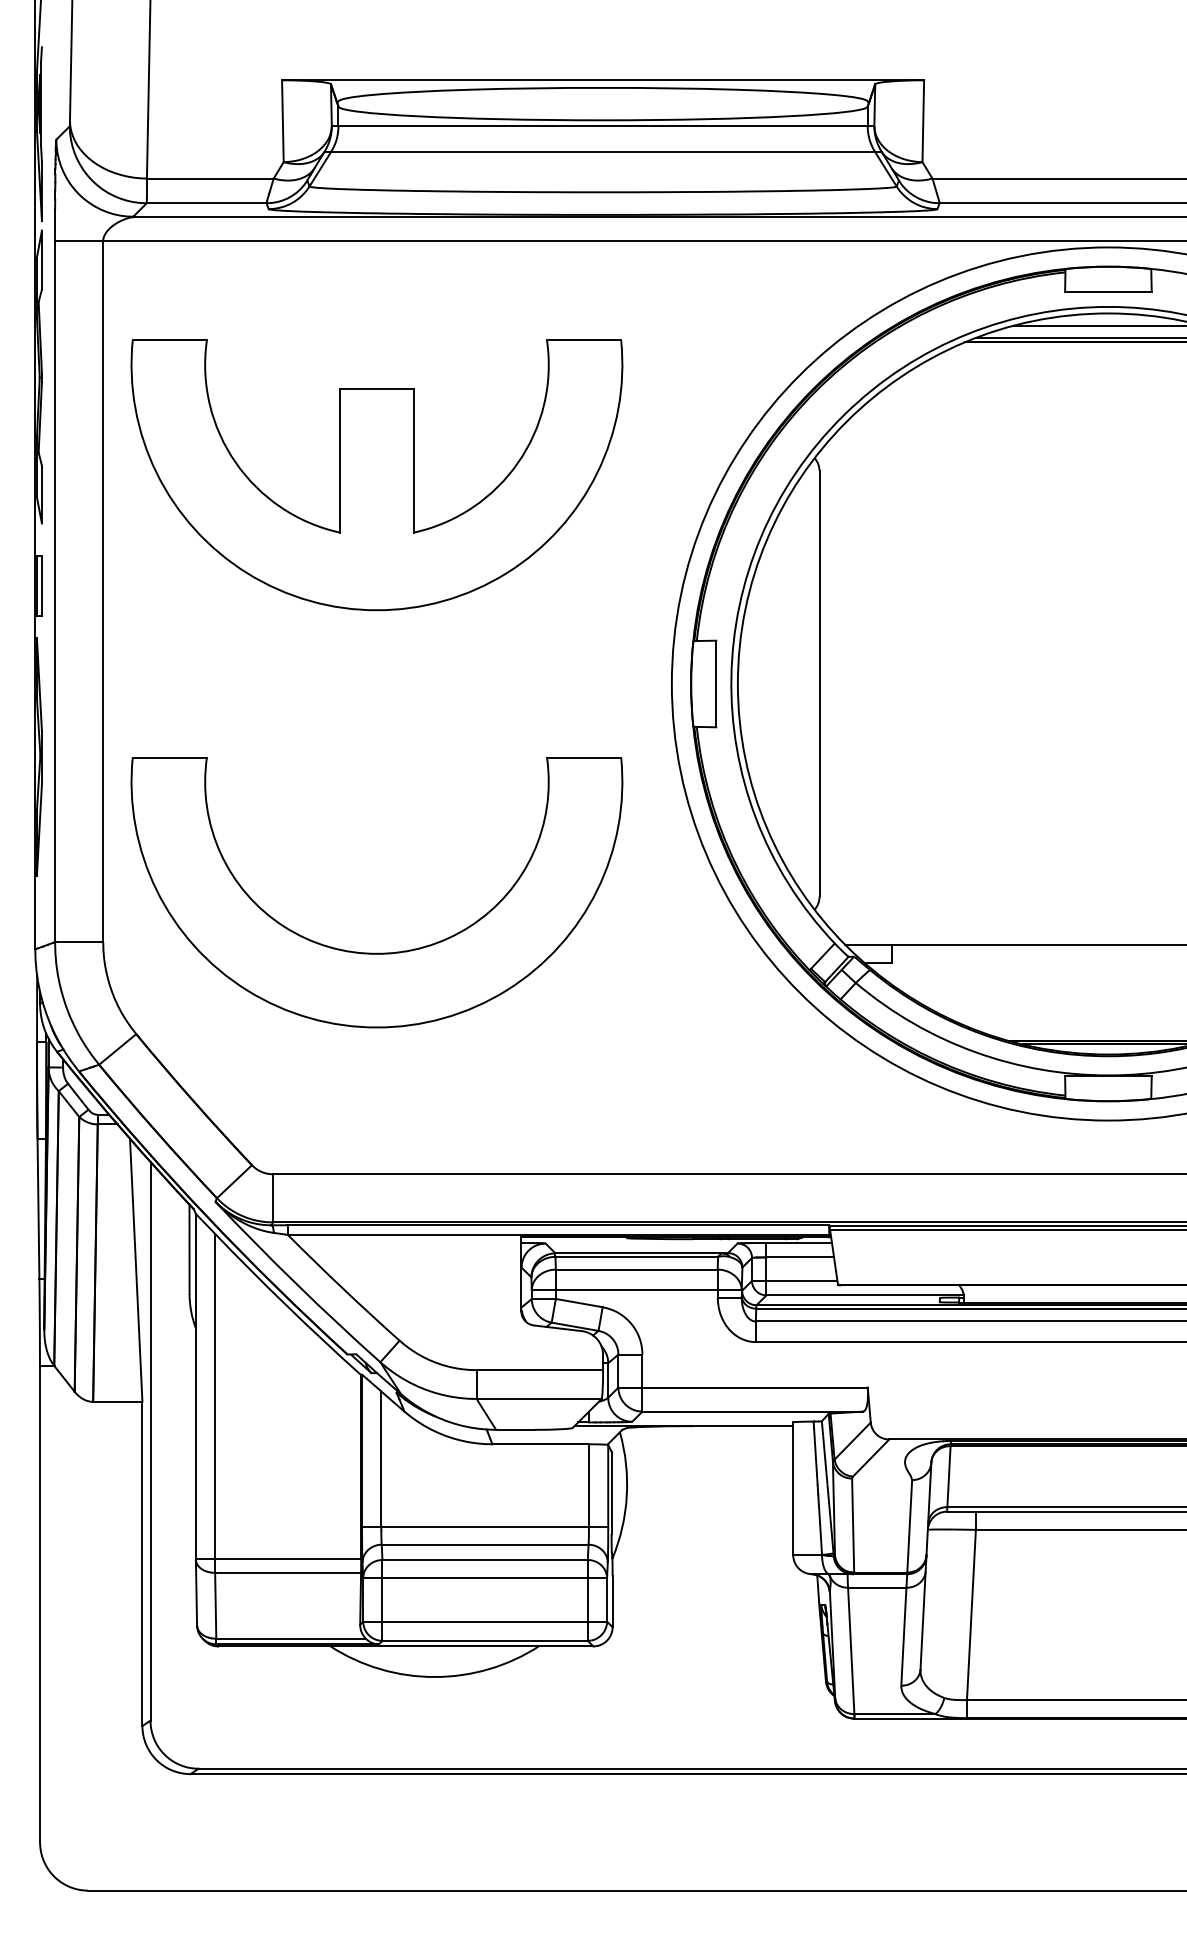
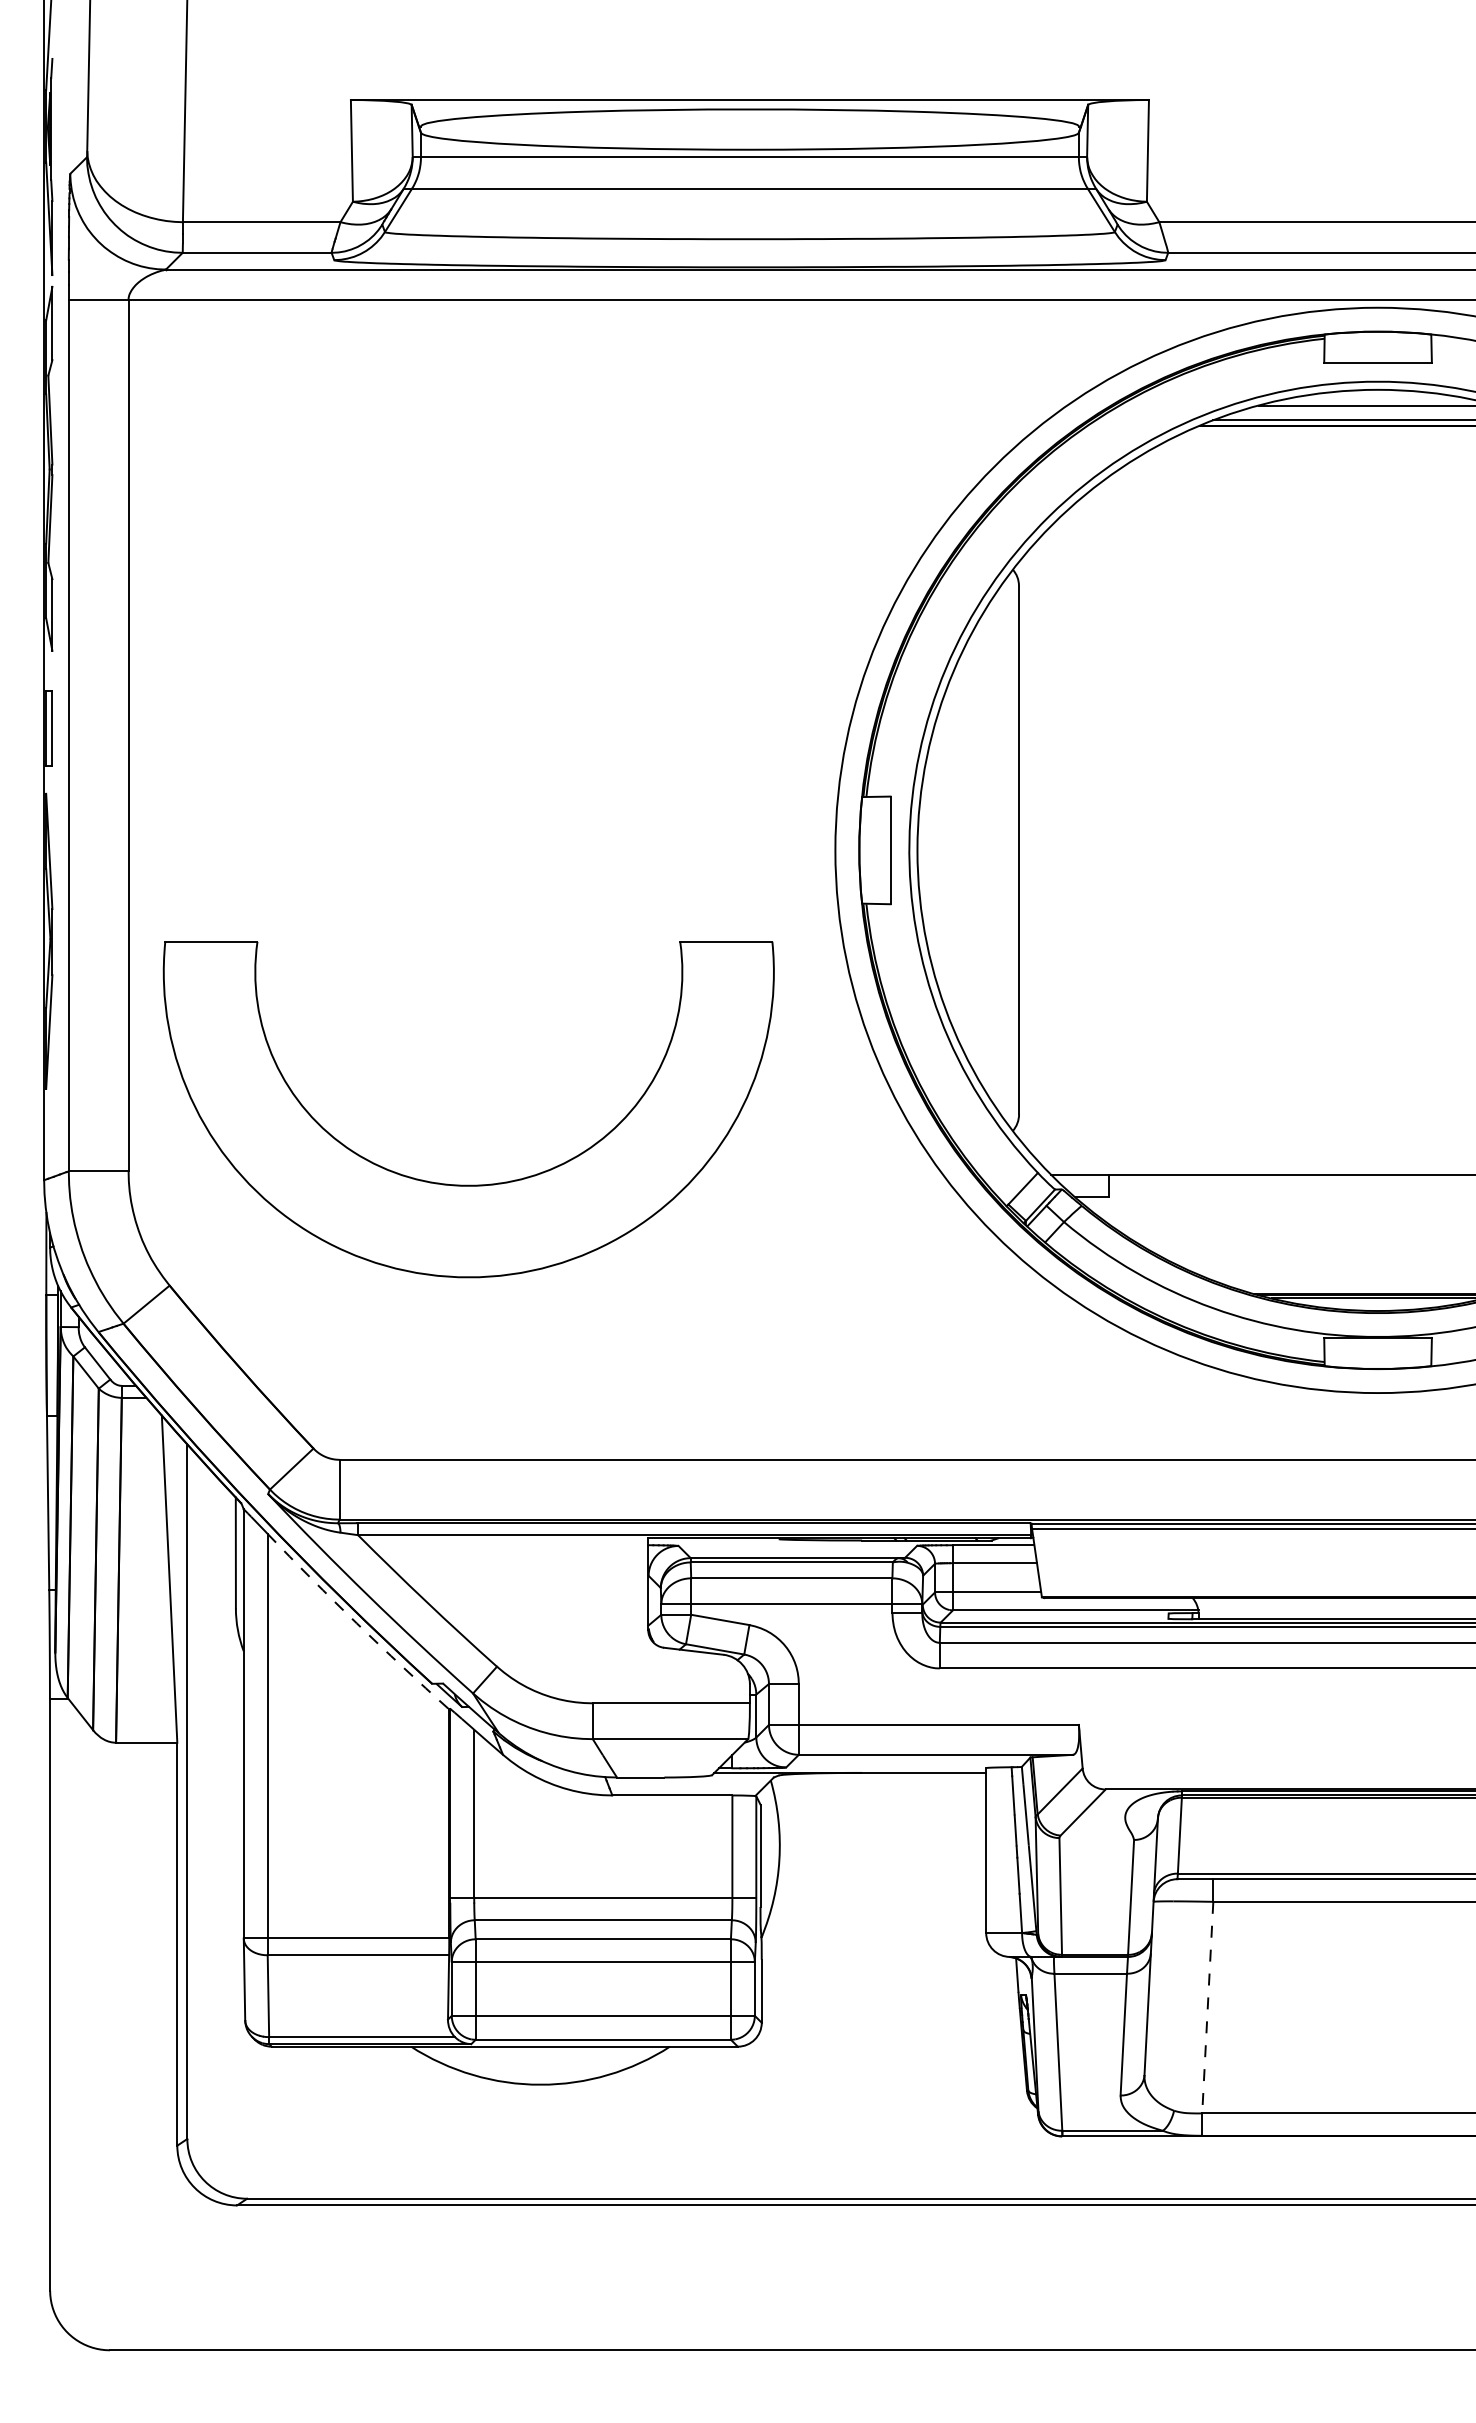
part: (376, 474) -> (468, 590), removed
arc: (286, 1305) -> (356, 1623), solid -> dashed
line: (971, 1614) -> (1207, 2007), solid -> dashed

